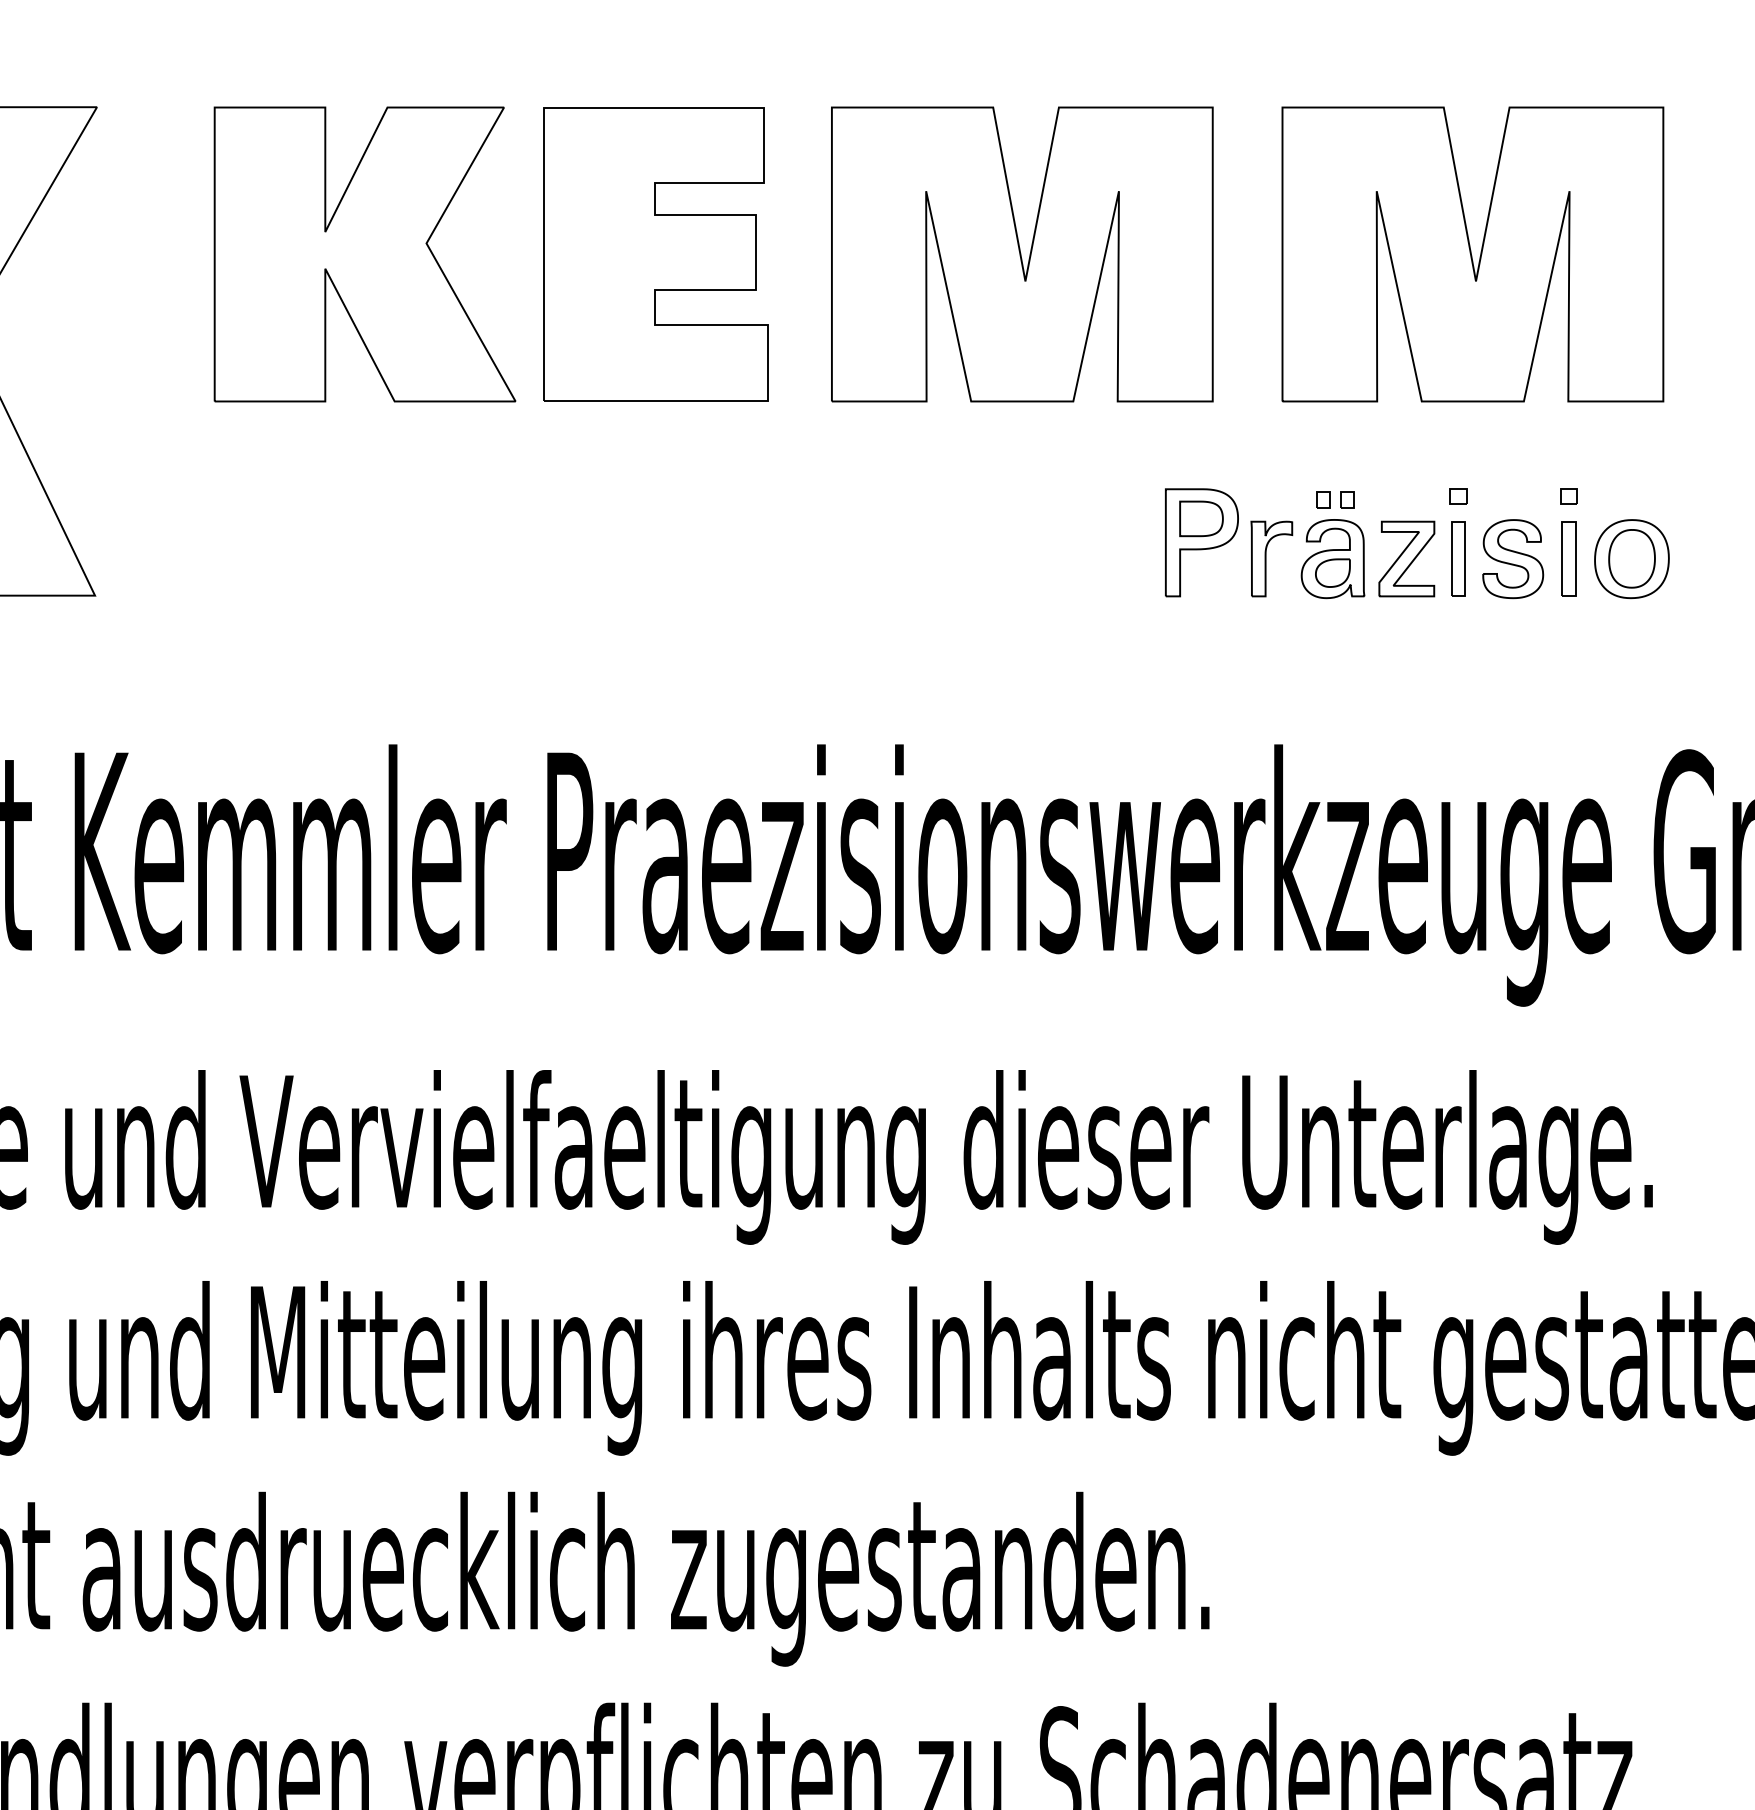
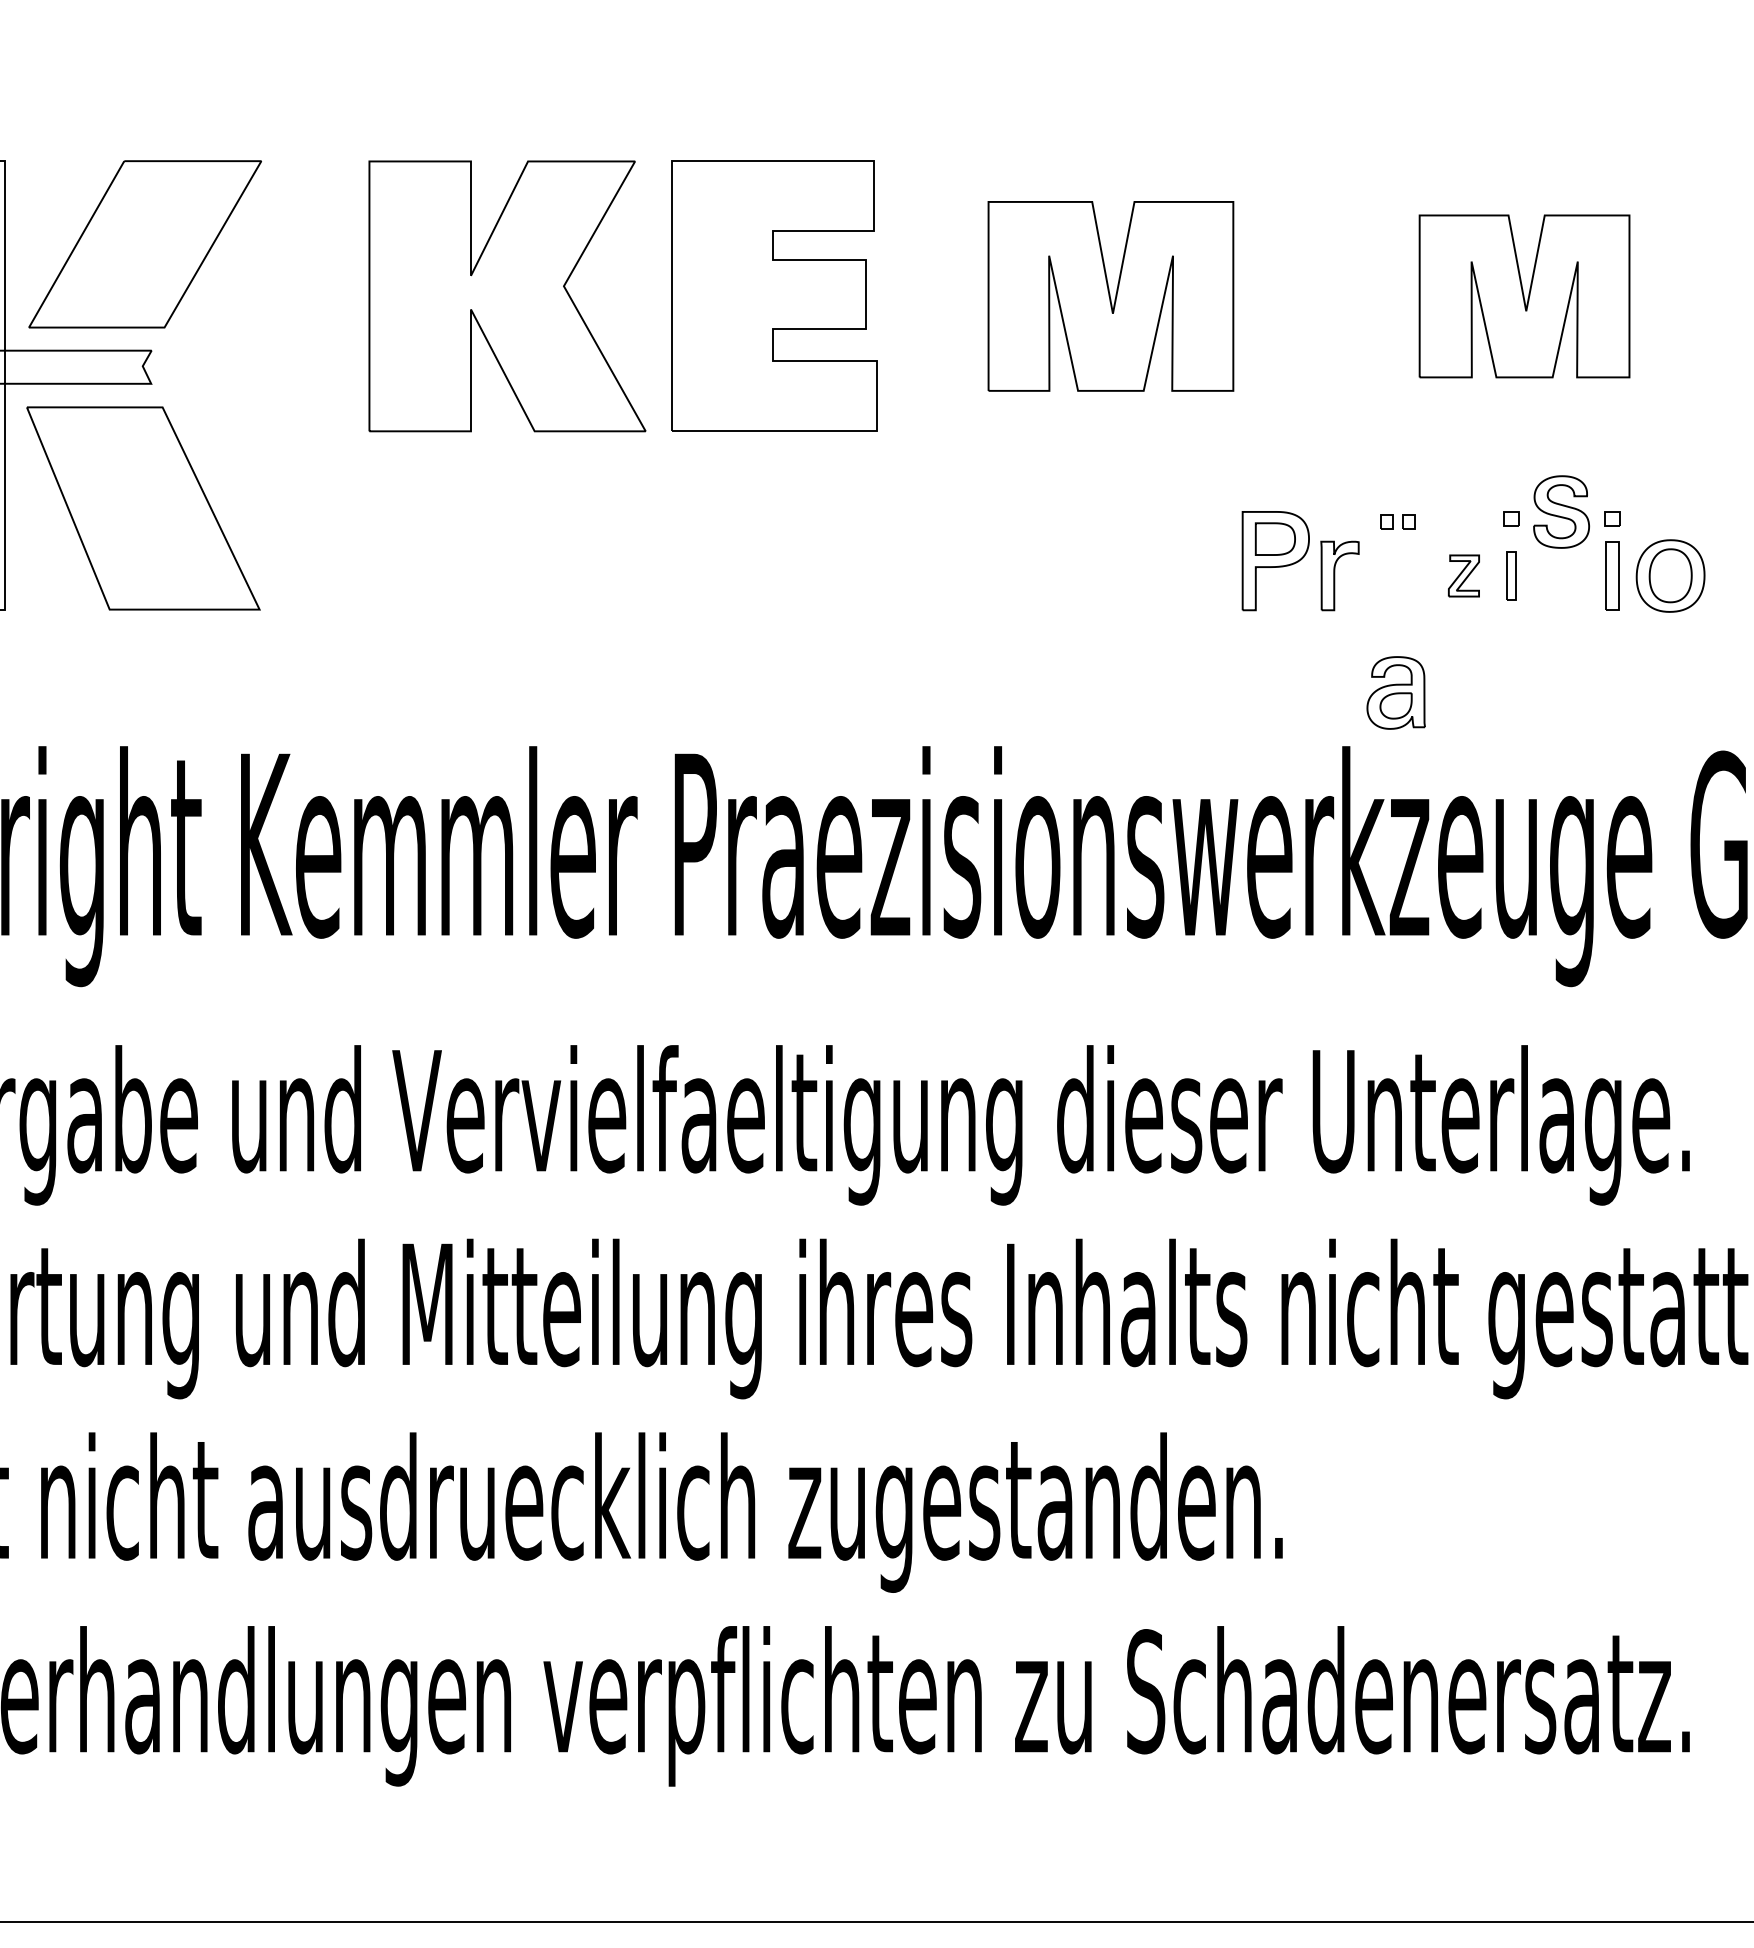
part: (1021, 254) -> (1110, 296), size x0.7
part: (1472, 254) -> (1524, 296), size x0.6
part: (1332, 558) -> (1395, 692), moved
part: (1406, 558) -> (1463, 575), size x0.6
part: (1458, 558) -> (1511, 575), size x0.7
part: (1513, 558) -> (1561, 511), moved

